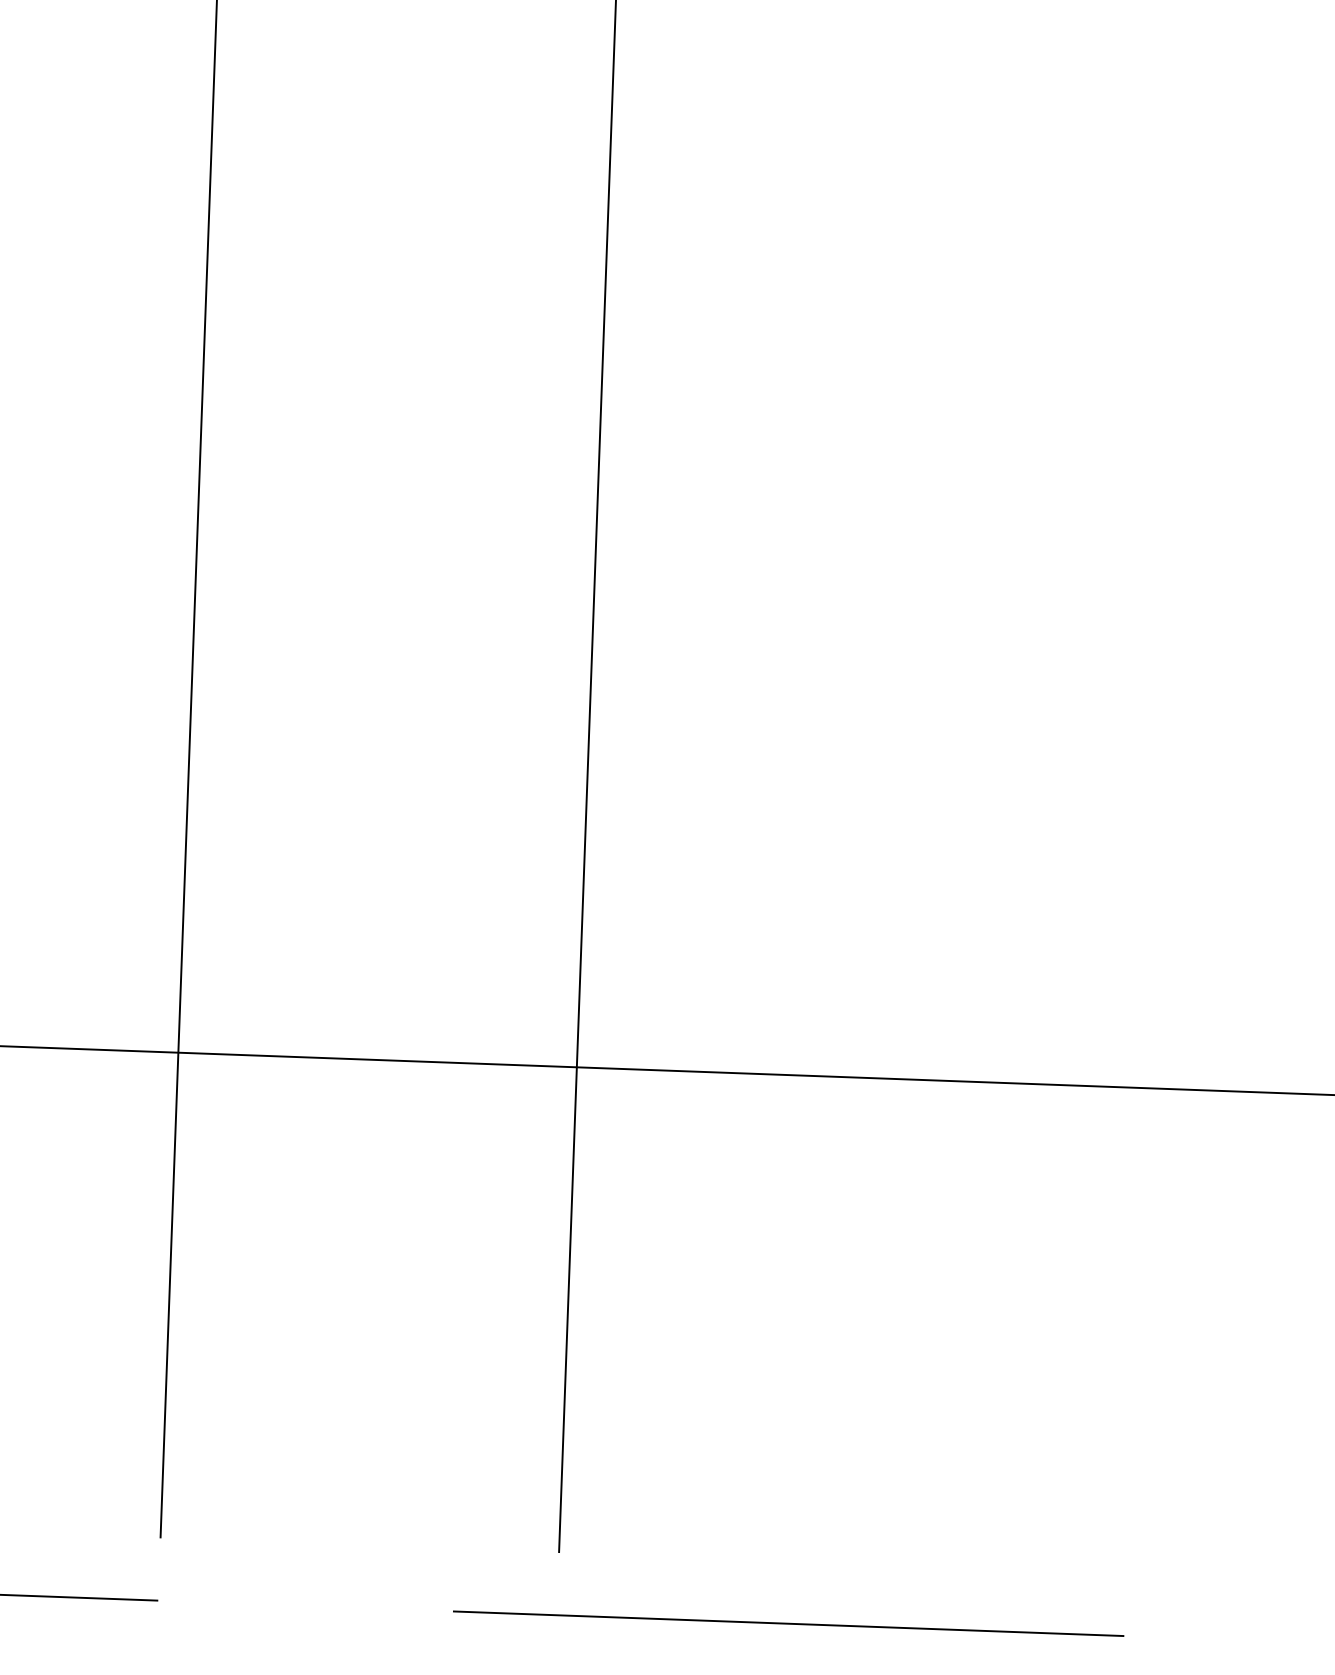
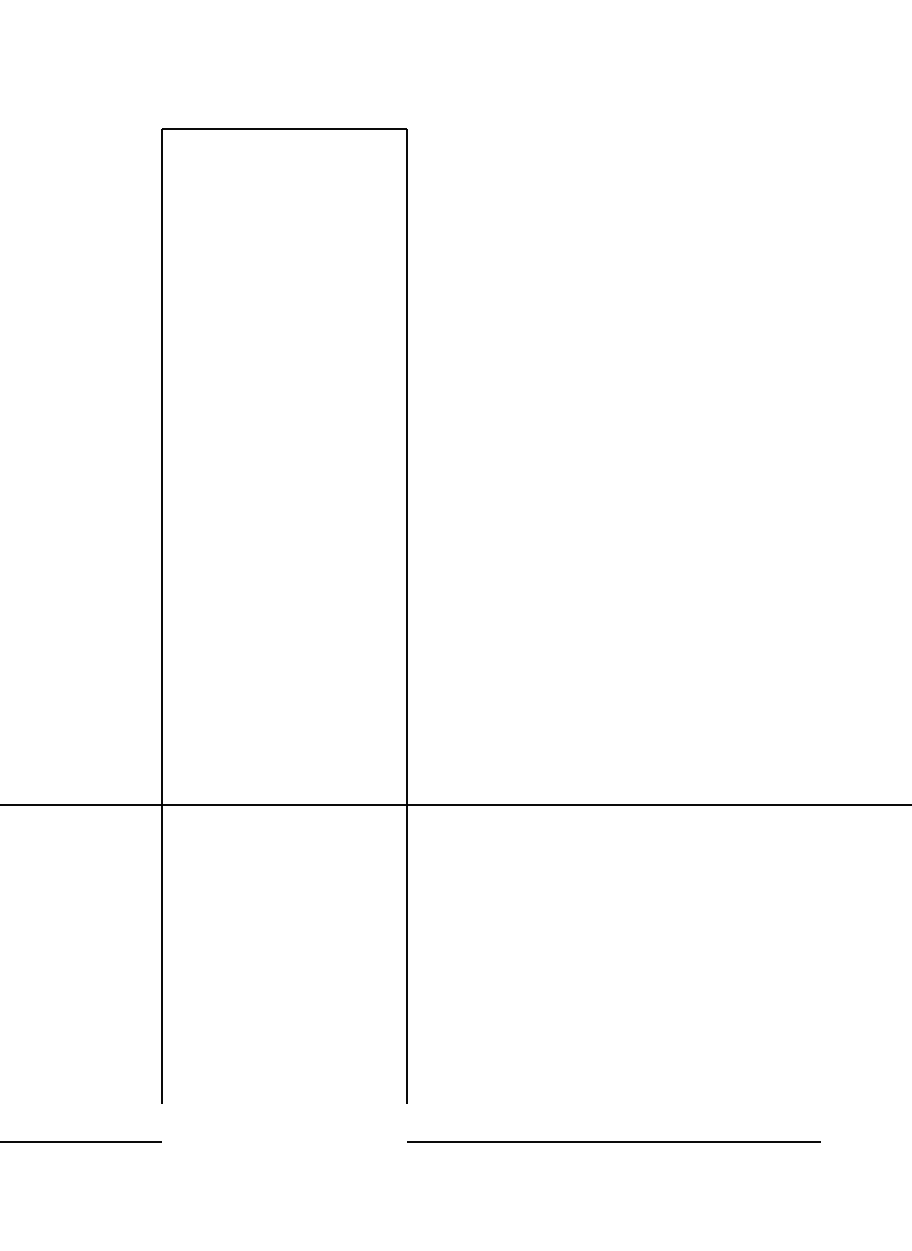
line: (787, 1622) -> (613, 1141), moved

